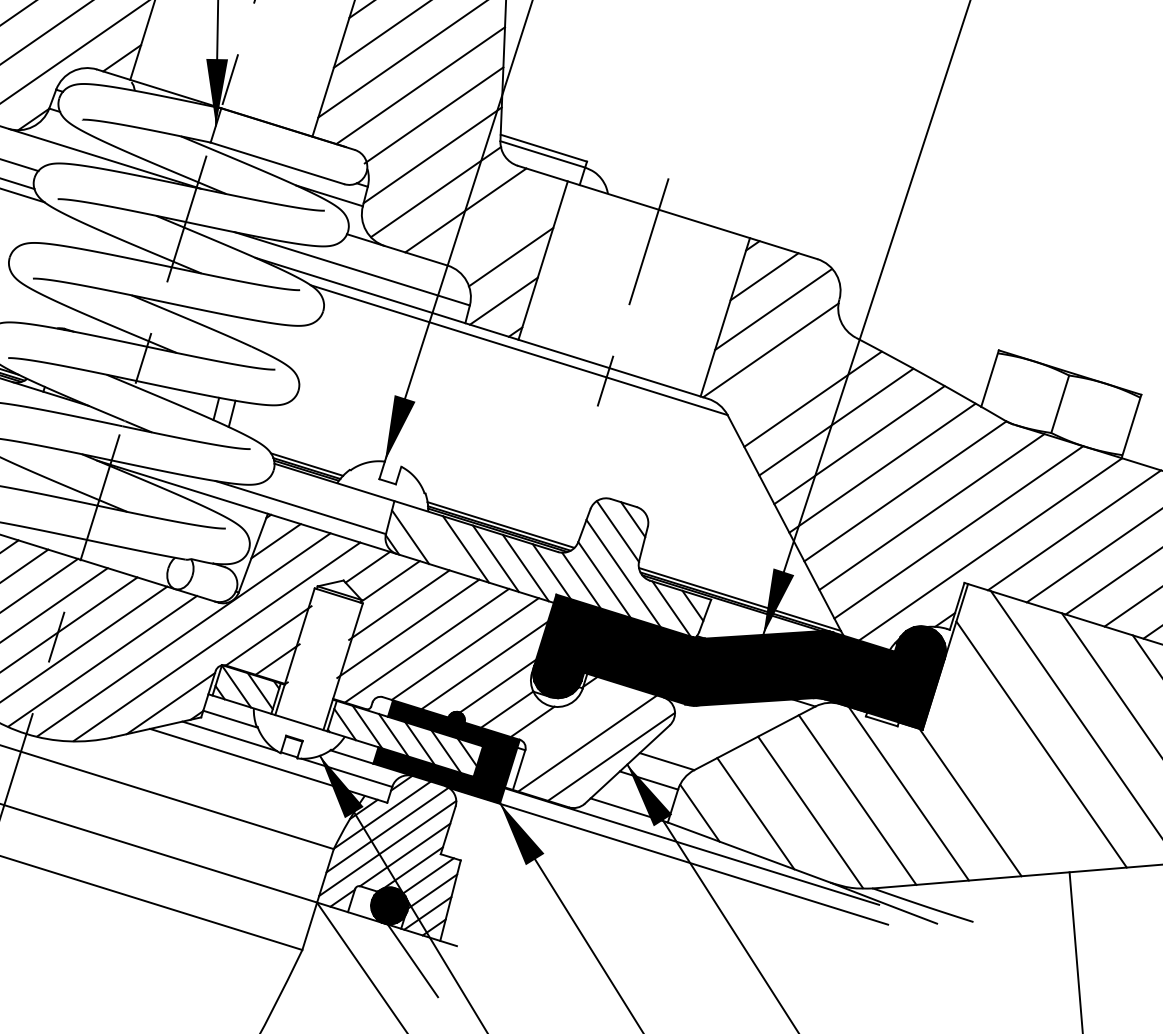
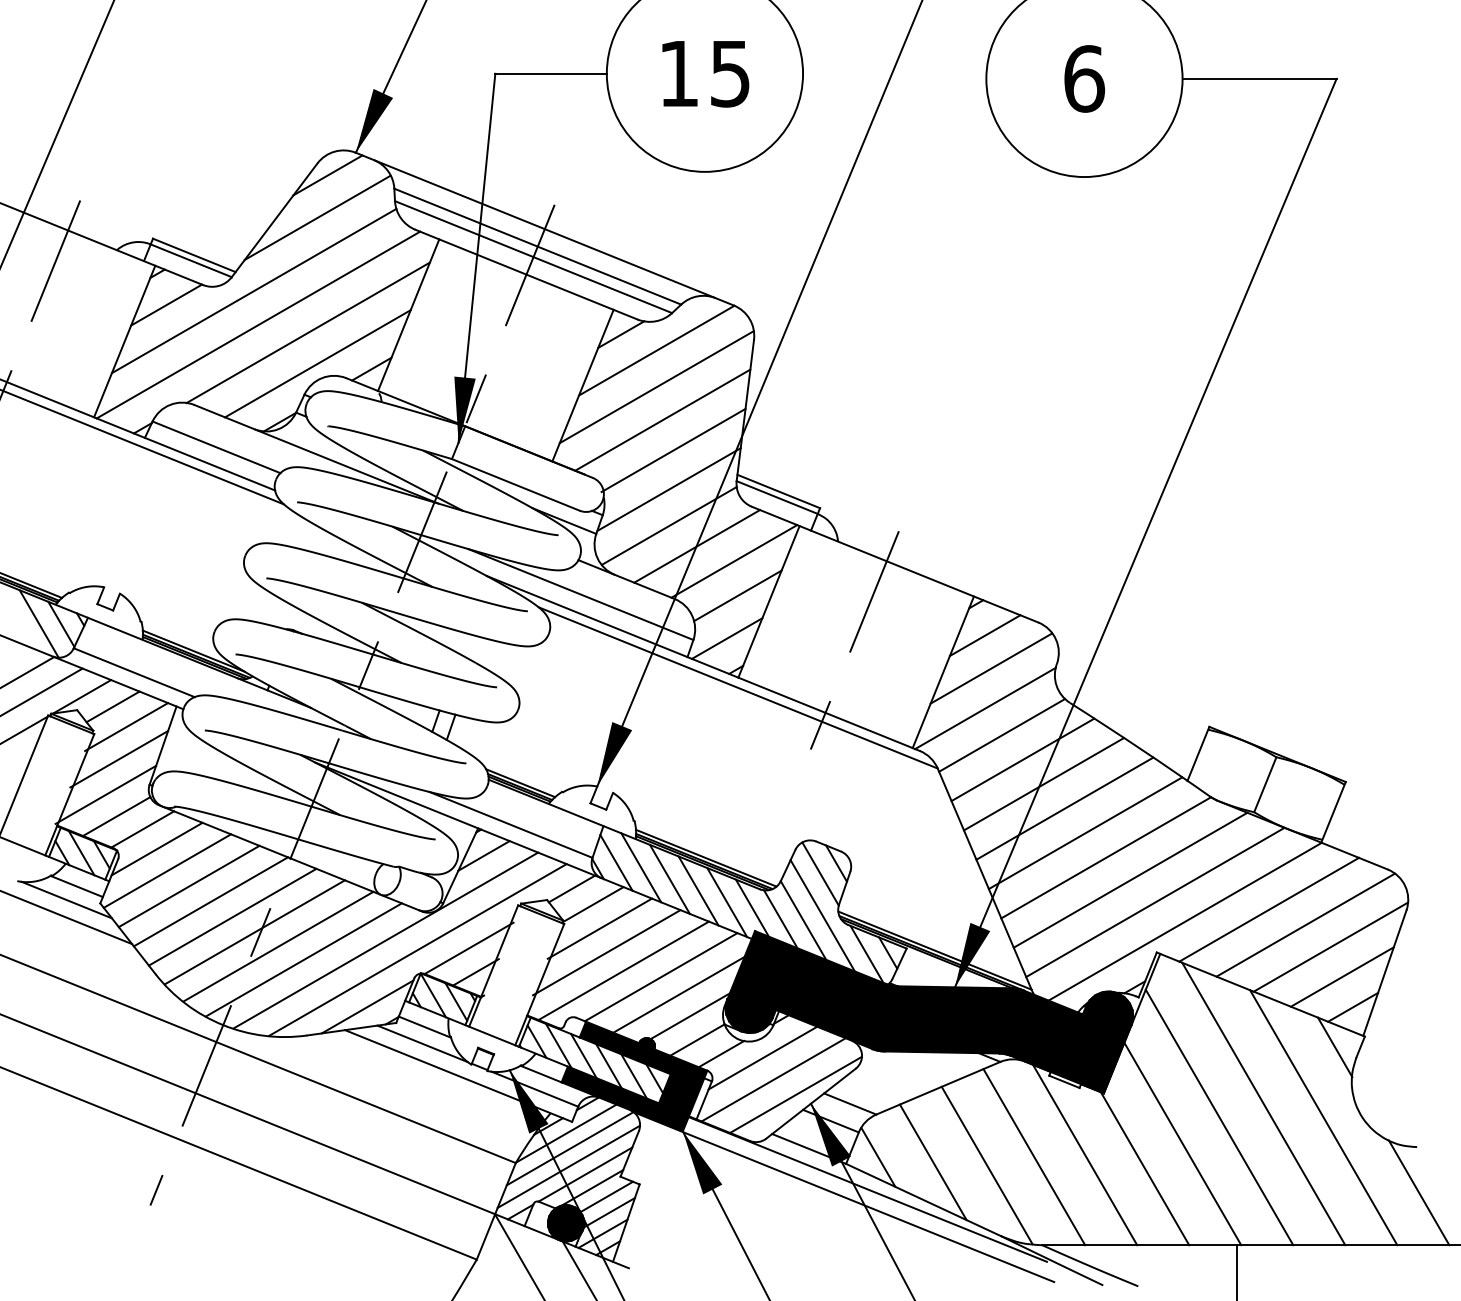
line: (504, 222) -> (734, 561), added
line: (790, 376) -> (1002, 735), added
line: (436, 539) -> (641, 867), added
line: (574, 721) -> (762, 1057), added
line: (1006, 773) -> (1182, 1143), added

